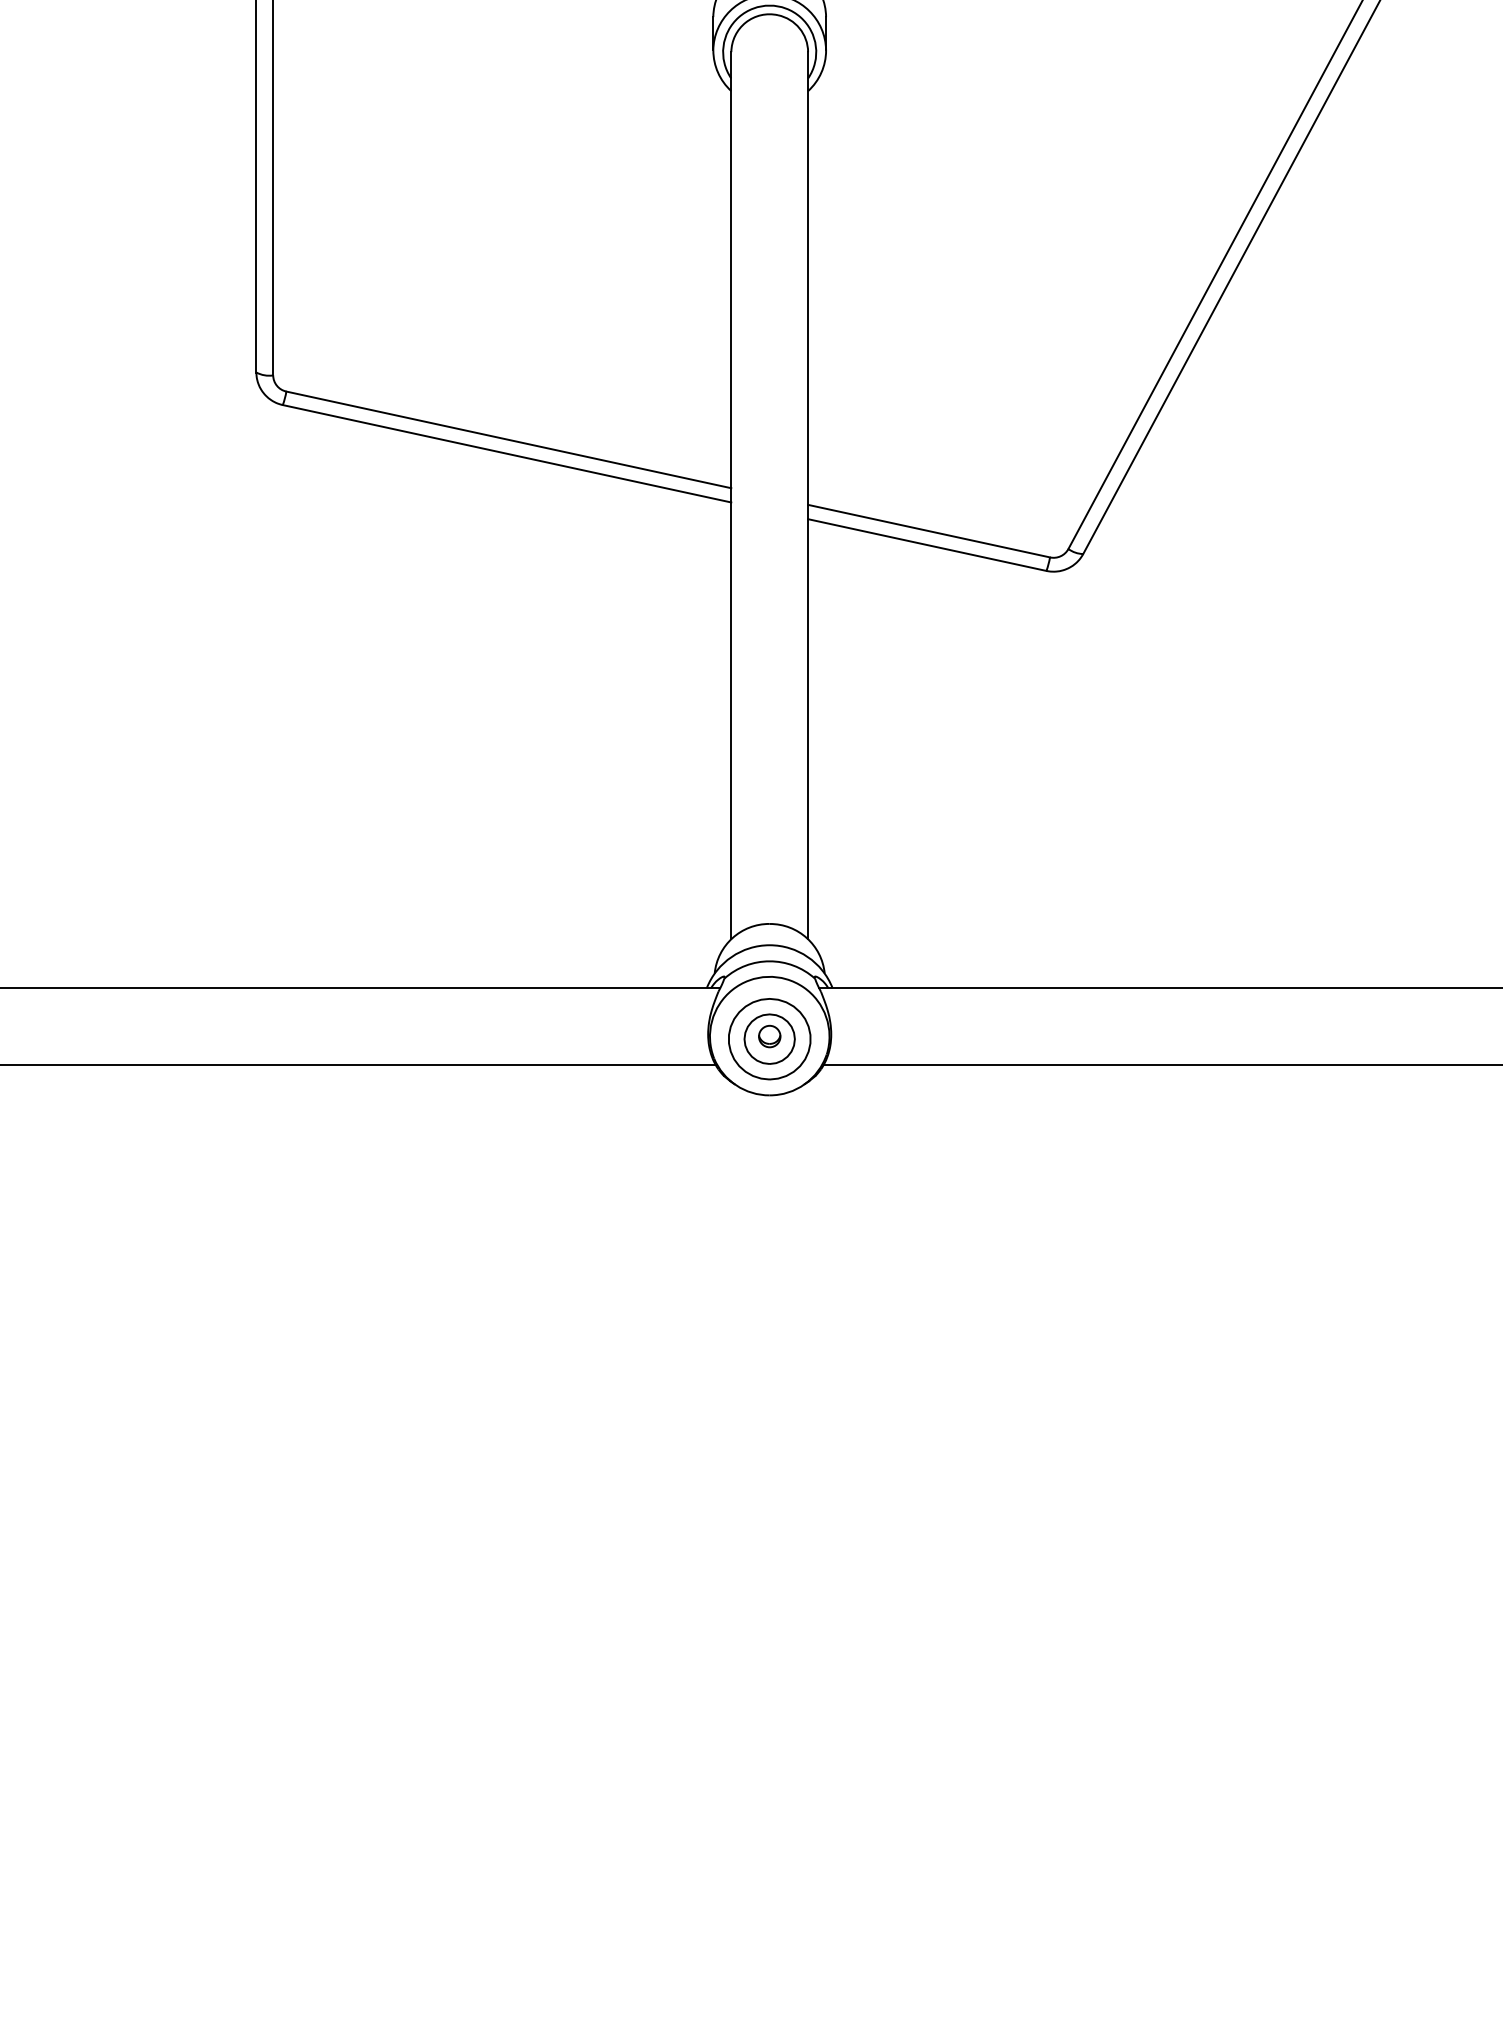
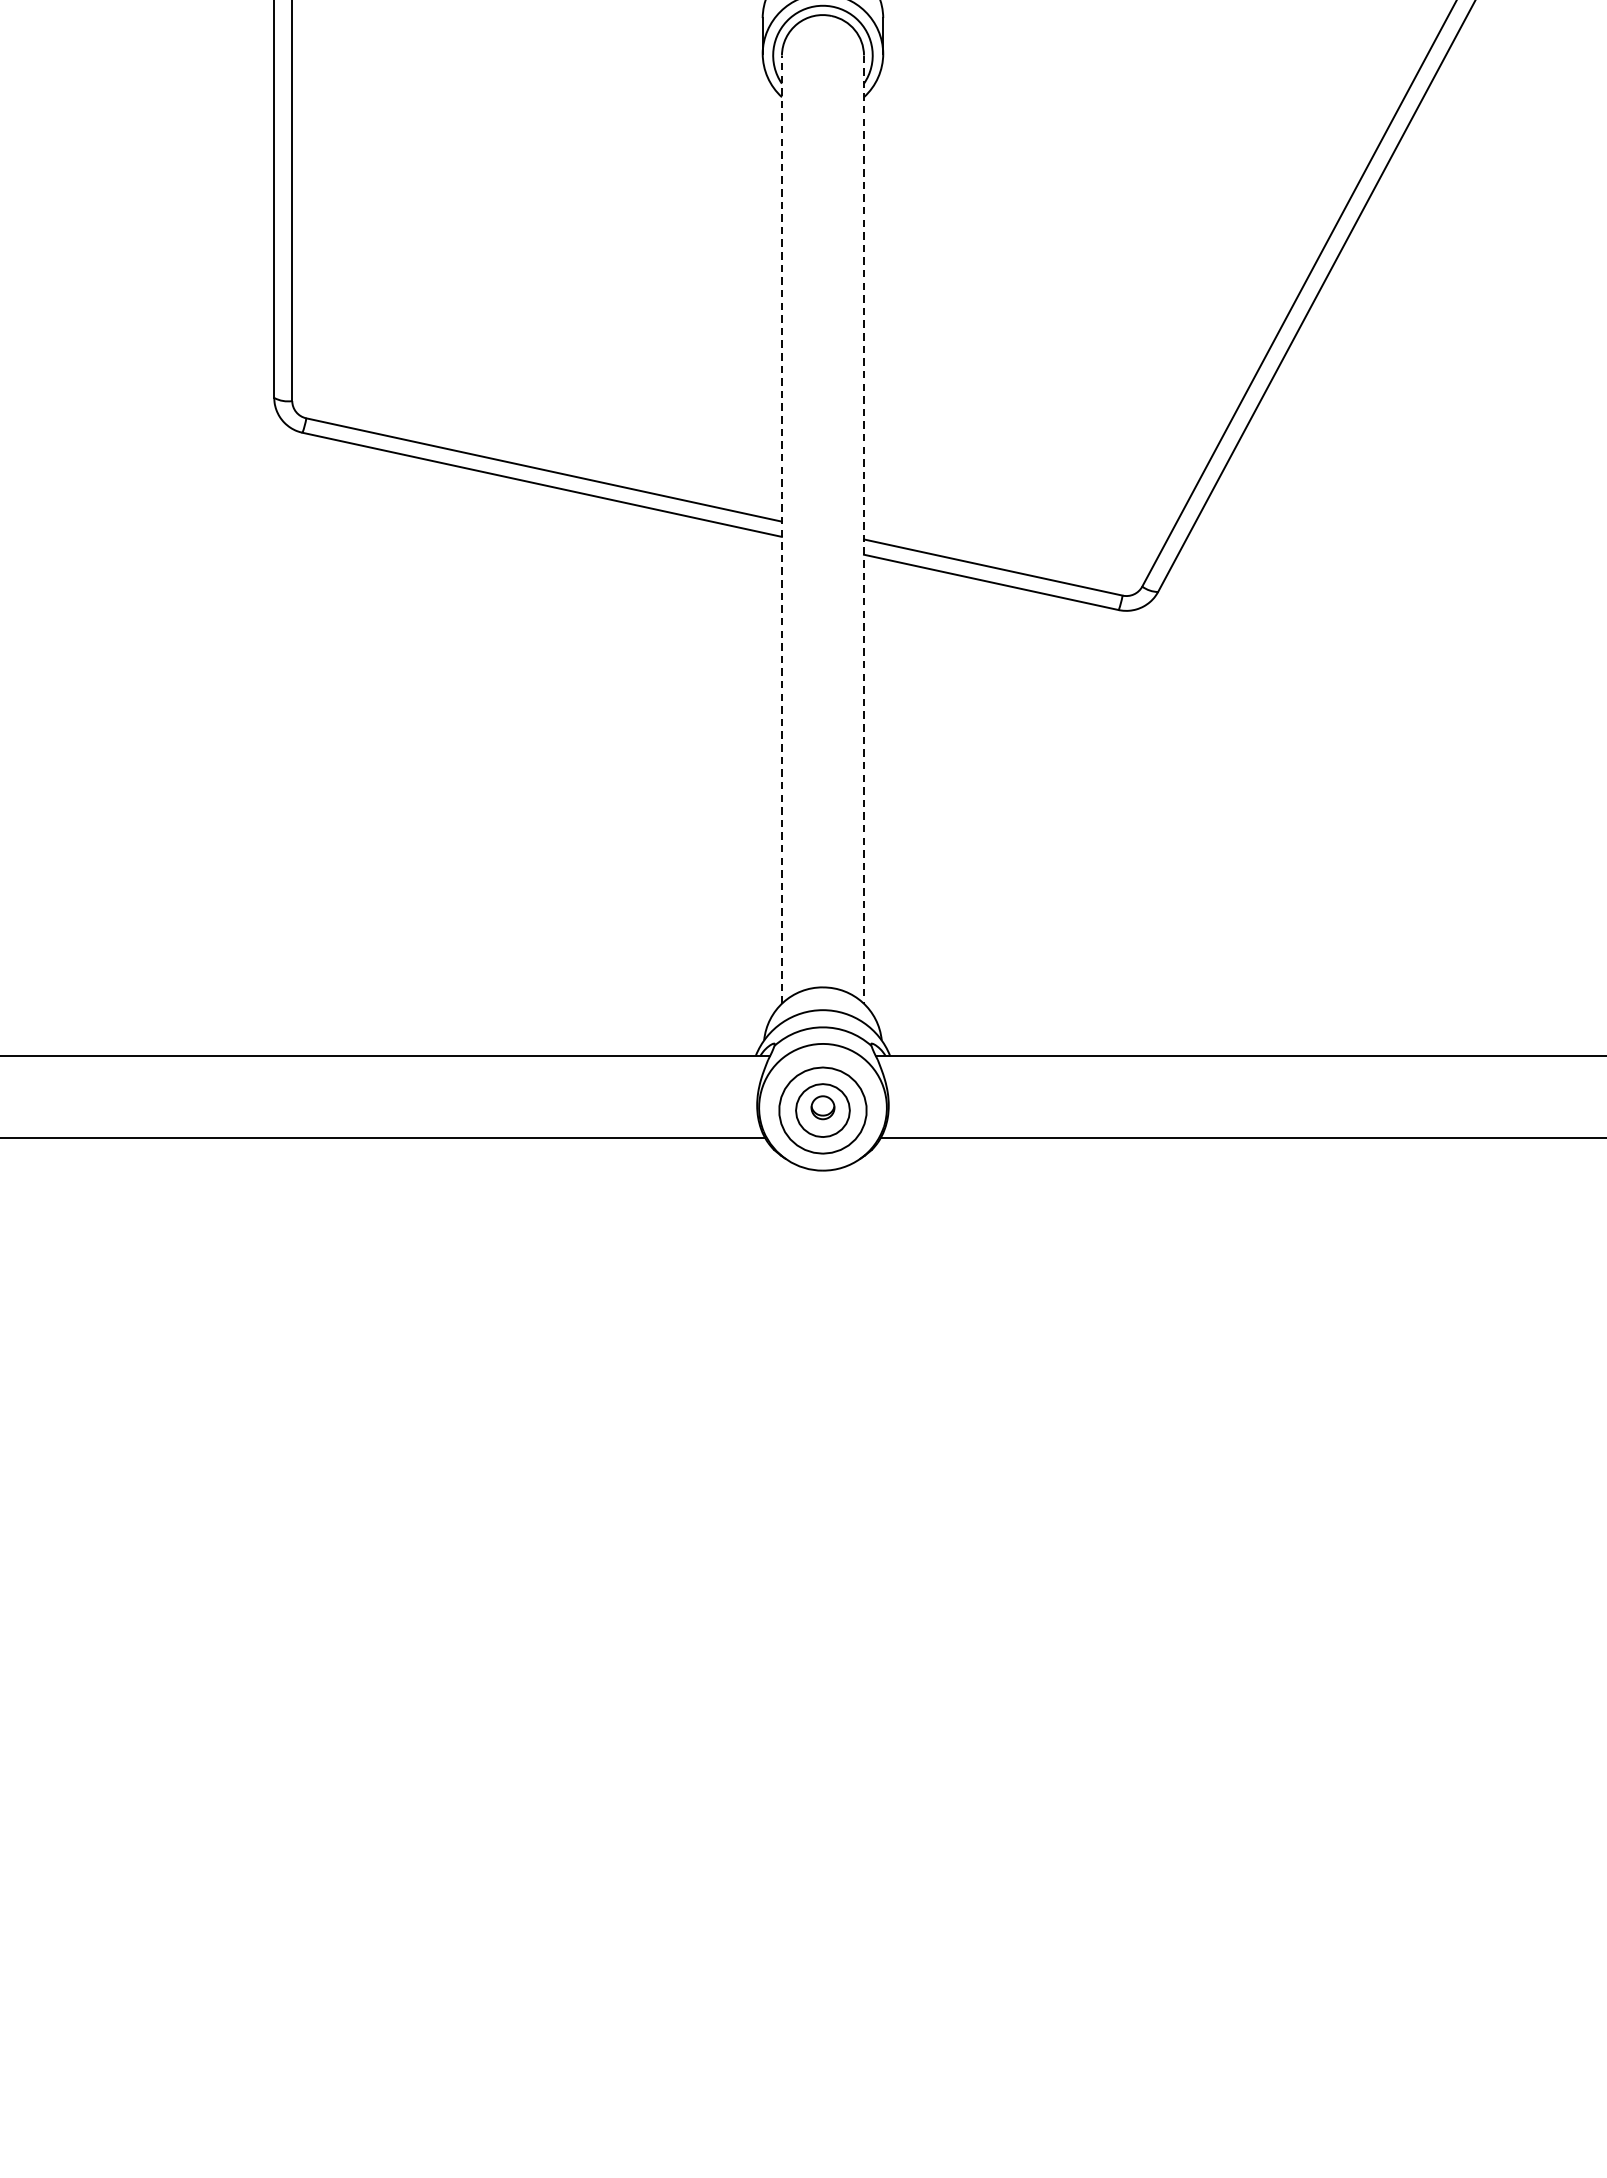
line: (731, 495) -> (782, 529), solid -> dashed
line: (808, 495) -> (864, 529), solid -> dashed

